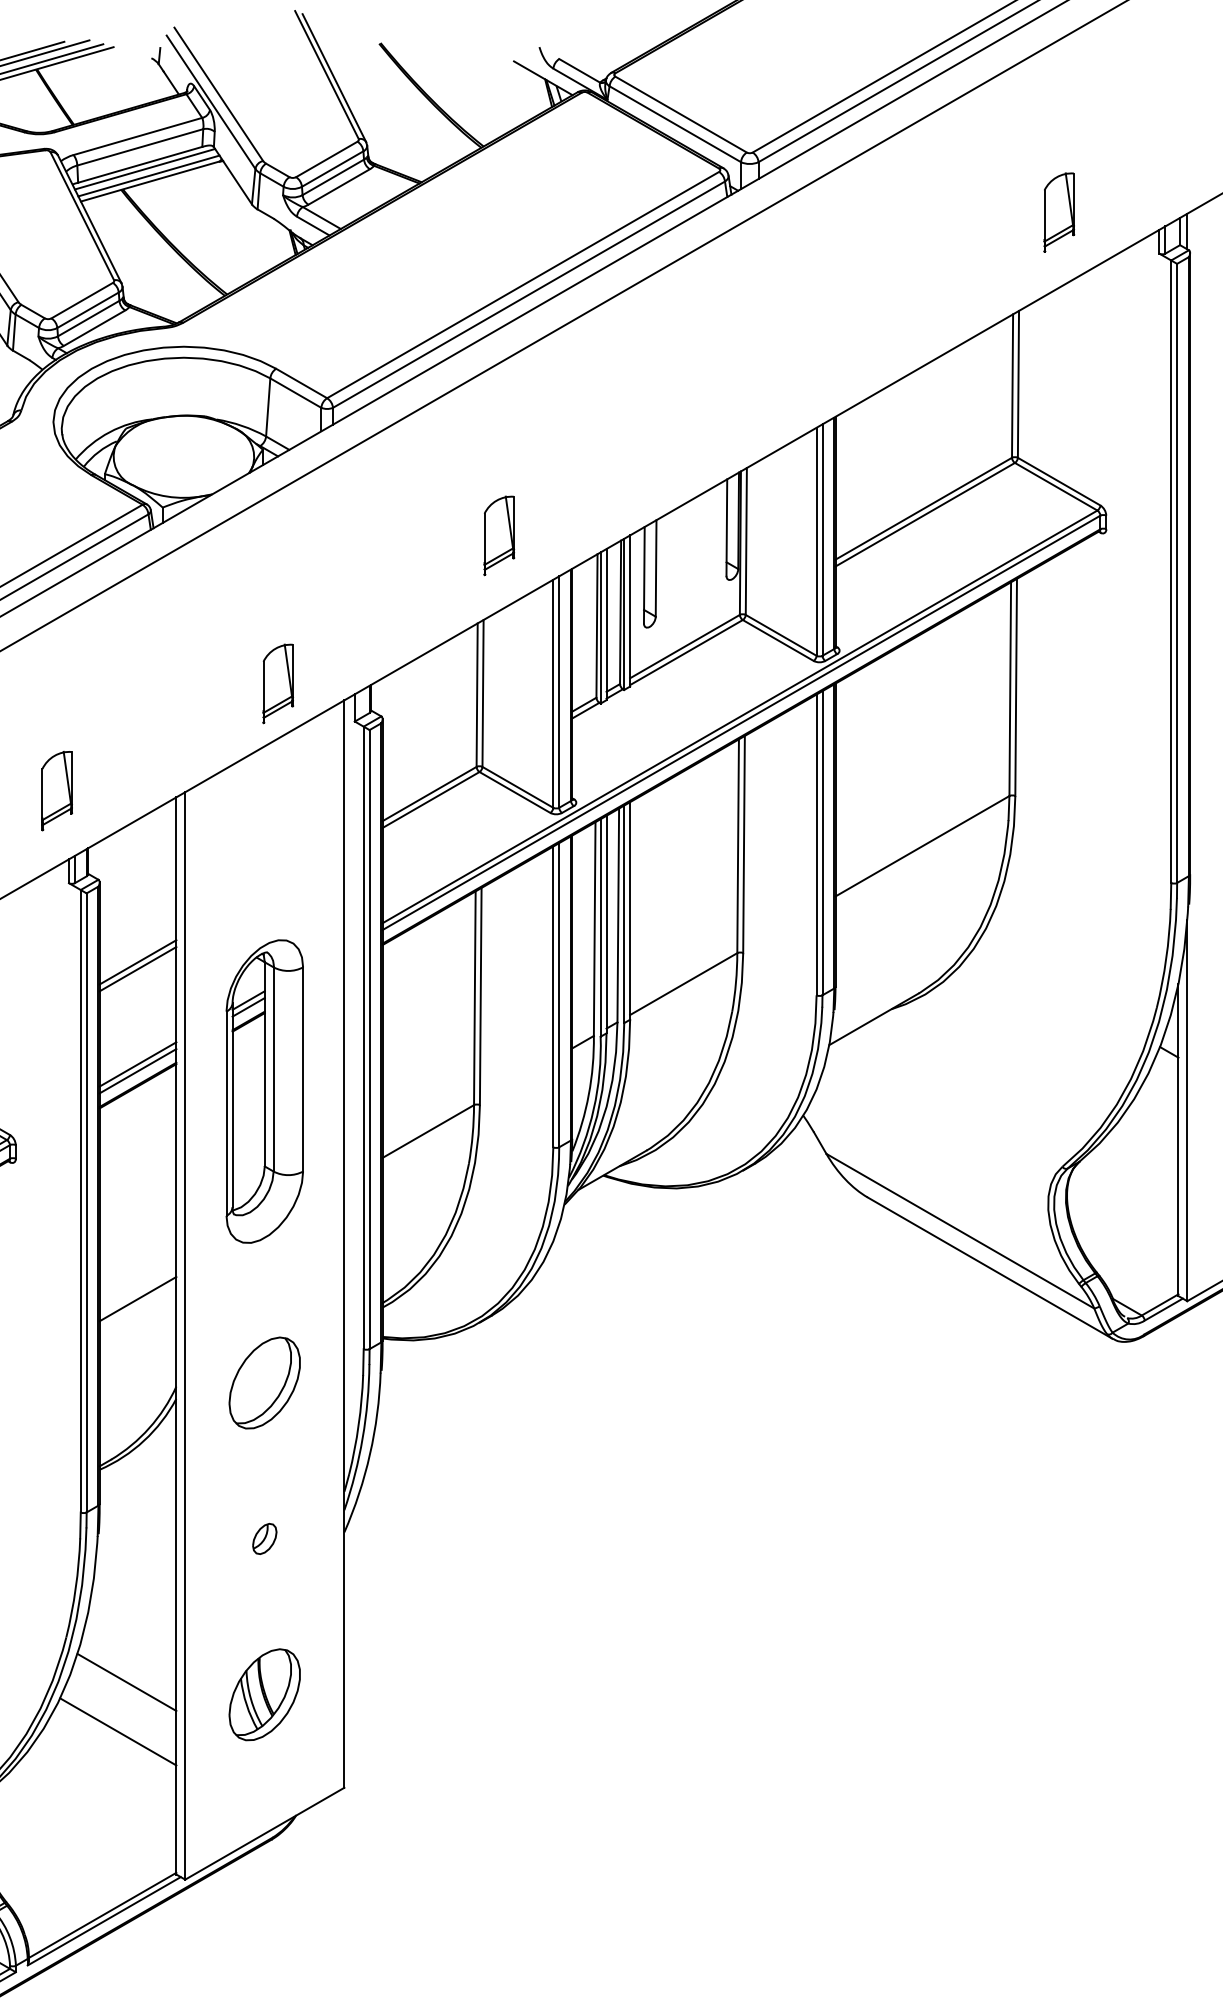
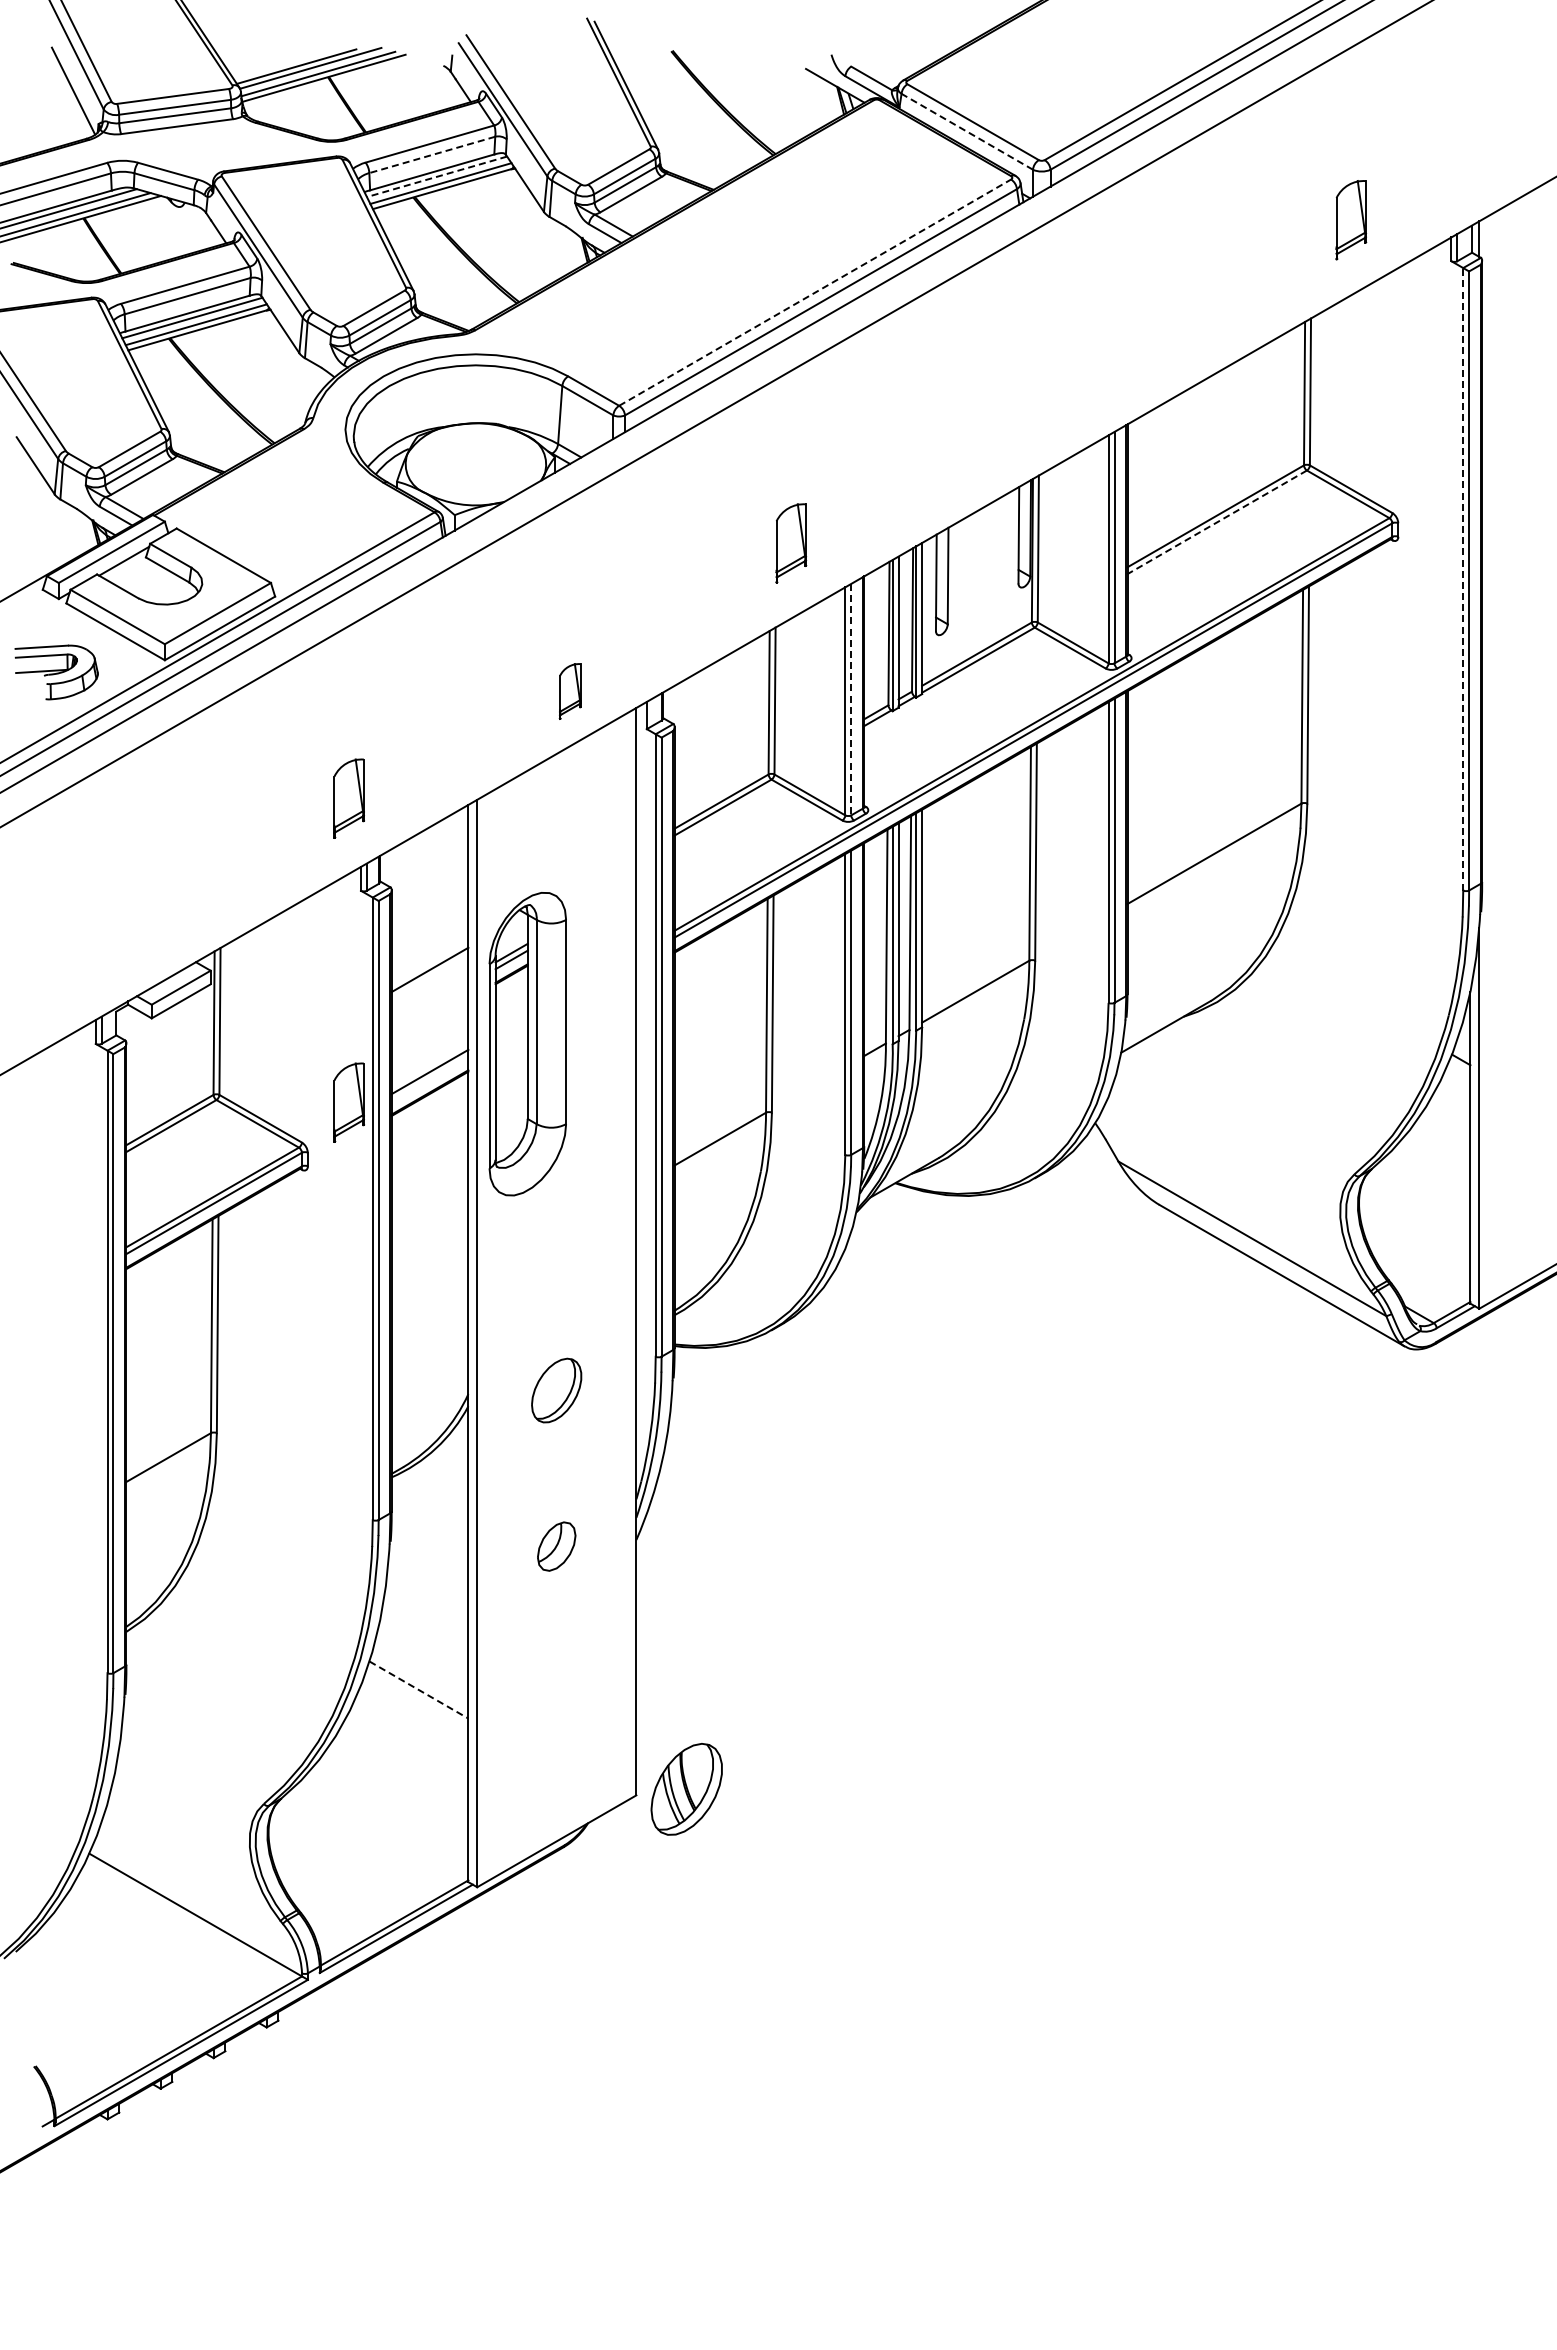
line: (675, 123) -> (967, 131), solid -> dashed
line: (140, 146) -> (432, 154), solid -> dashed
line: (145, 168) -> (437, 176), solid -> dashed
line: (523, 284) -> (815, 292), solid -> dashed
line: (925, 514) -> (1217, 522), solid -> dashed
line: (1171, 570) -> (1463, 578), solid -> dashed
part: (278, 683) -> (570, 691), size x0.7
line: (559, 691) -> (851, 699), solid -> dashed
line: (137, 968) -> (429, 976), removed
line: (137, 1070) -> (429, 1078), removed
part: (264, 1091) -> (527, 1044), moved
part: (56, 1094) -> (348, 1102), added
line: (137, 1298) -> (429, 1306), removed
part: (264, 1382) -> (556, 1390), size x0.7
part: (264, 1538) -> (556, 1546), size x1.6
line: (127, 1682) -> (419, 1690), solid -> dashed
part: (264, 1694) -> (686, 1789), moved
line: (118, 1731) -> (410, 1739), removed

